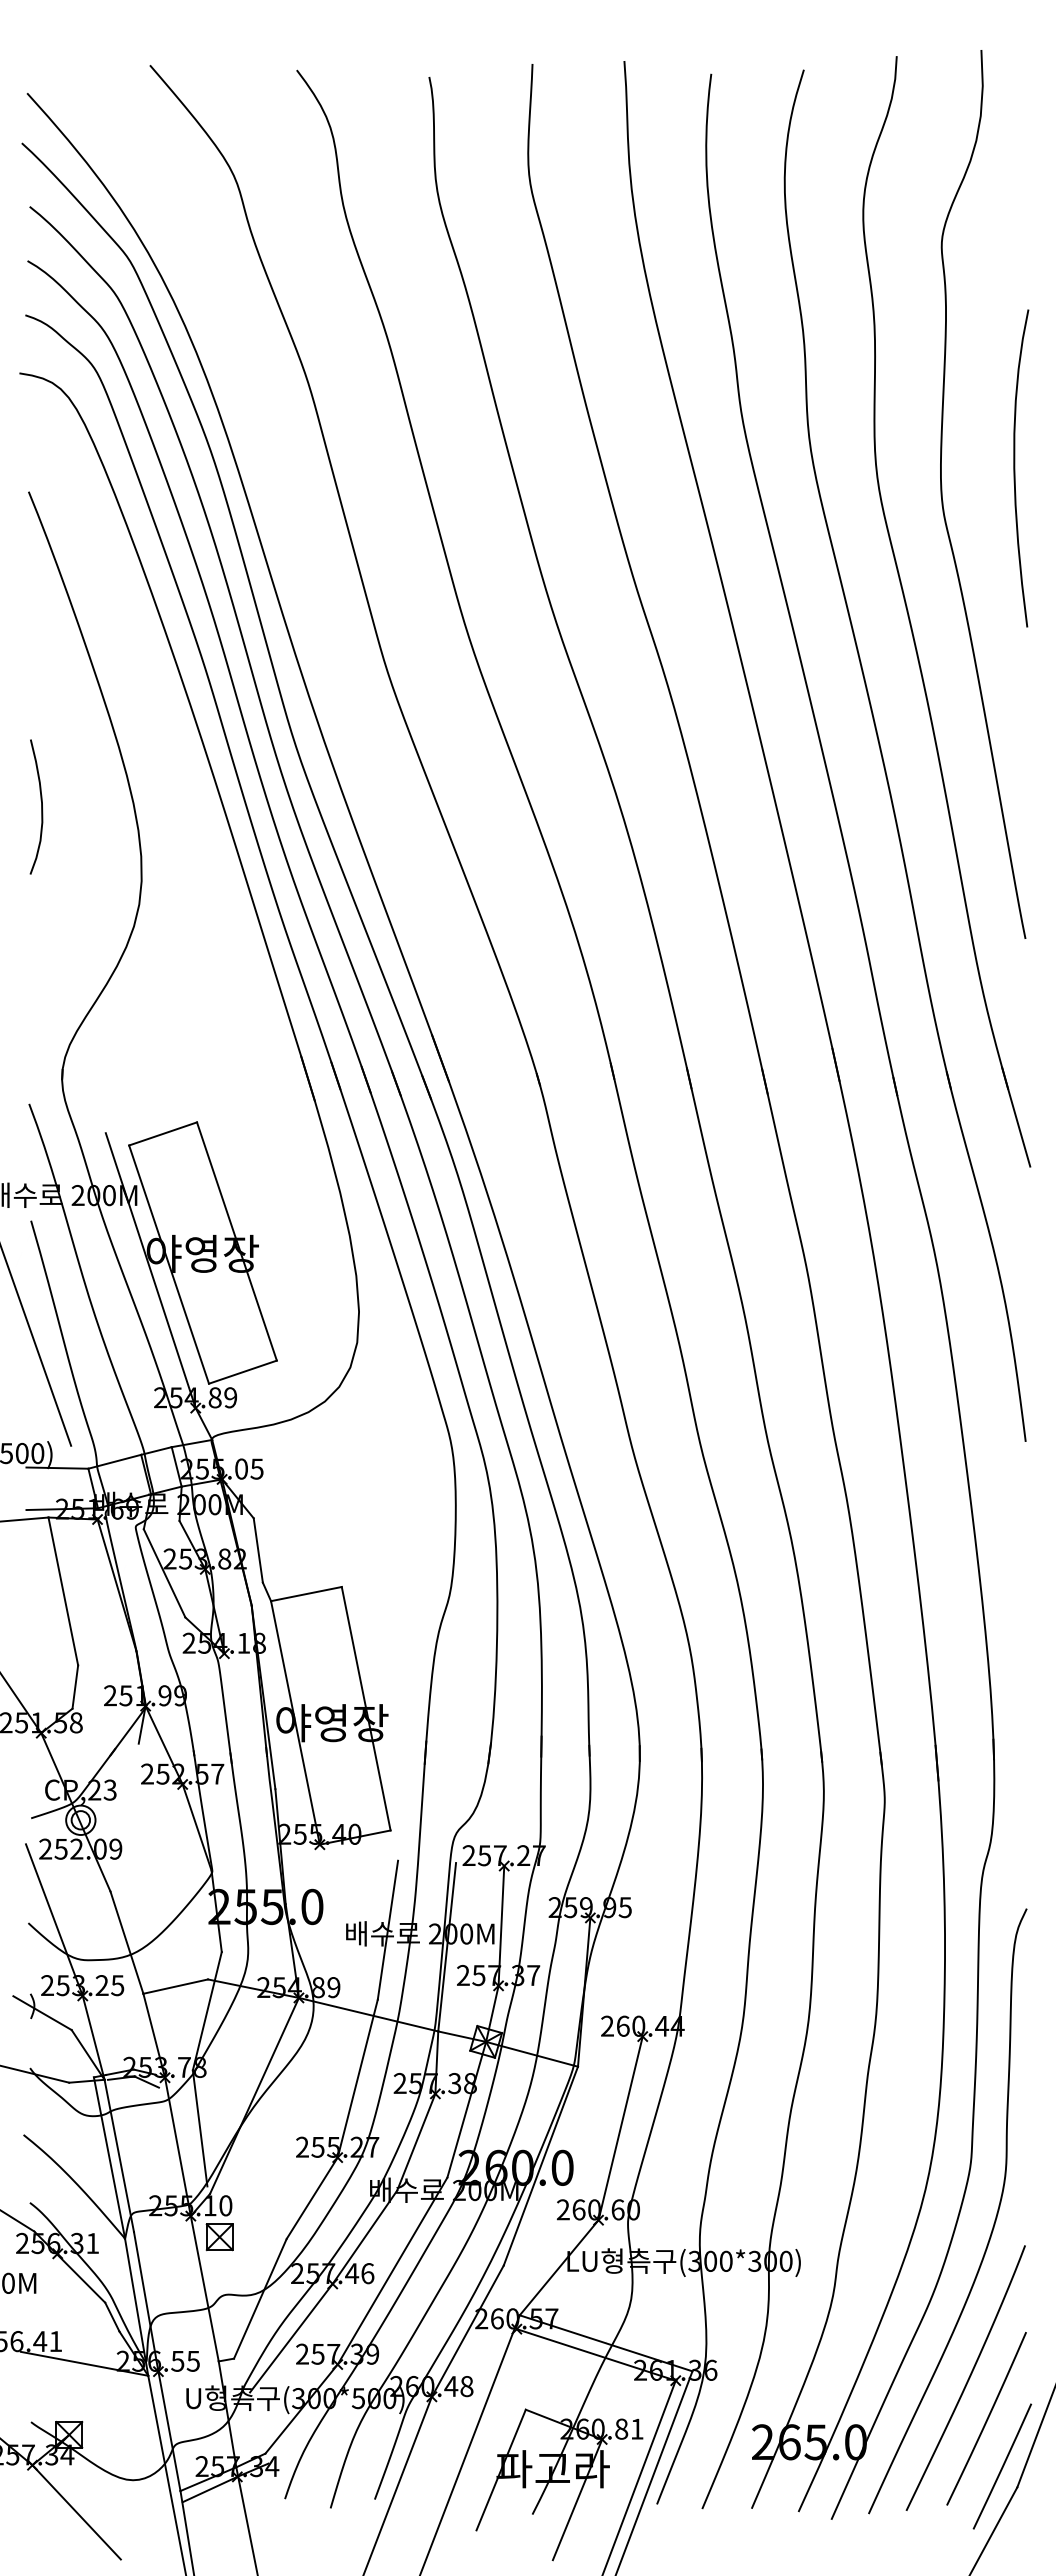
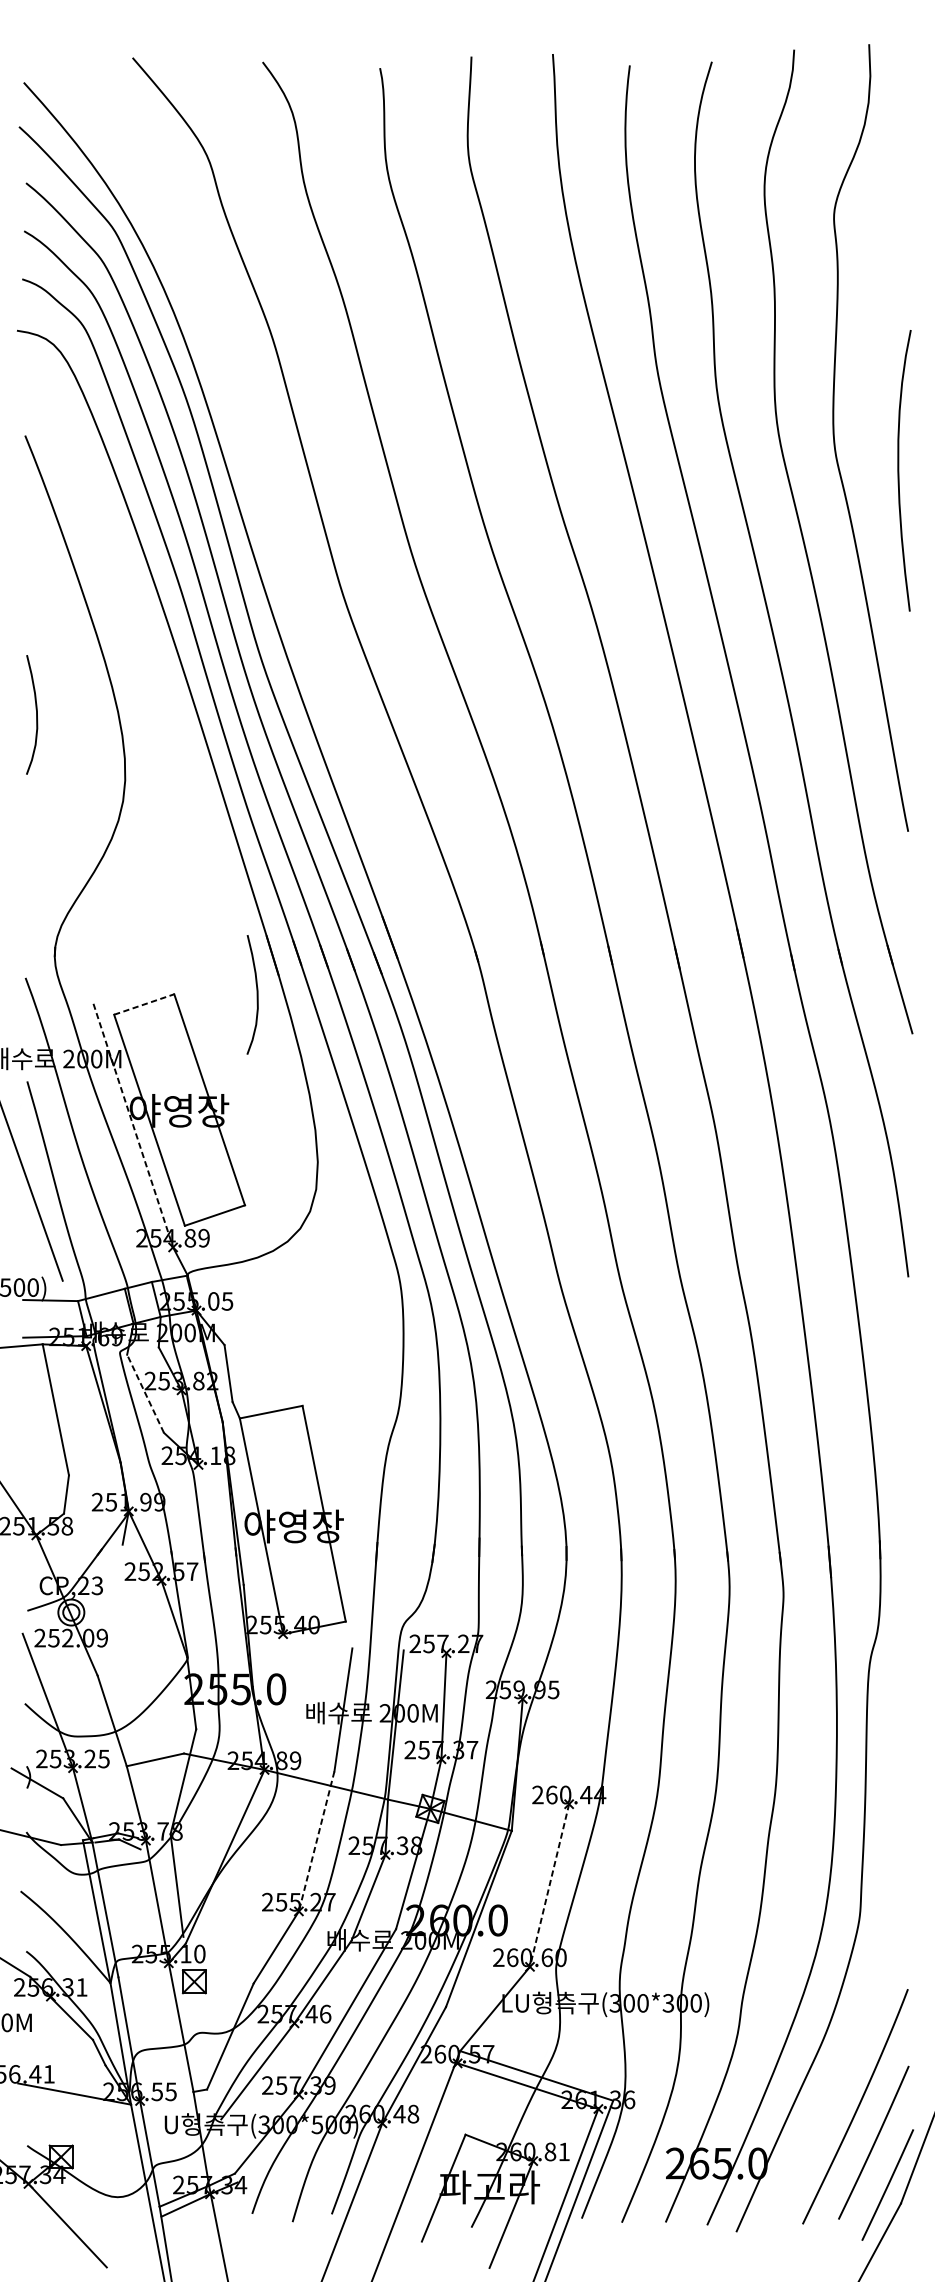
curve: (1015, 468) -> (899, 470), moved
curve: (290, 1122) -> (257, 994), added
line: (163, 1133) -> (144, 1004), solid -> dashed
line: (150, 1270) -> (133, 1125), solid -> dashed
line: (164, 1573) -> (145, 1393), solid -> dashed
line: (357, 2079) -> (316, 1842), solid -> dashed
line: (620, 2128) -> (549, 1885), solid -> dashed
curve: (992, 2226) -> (879, 1972), removed

